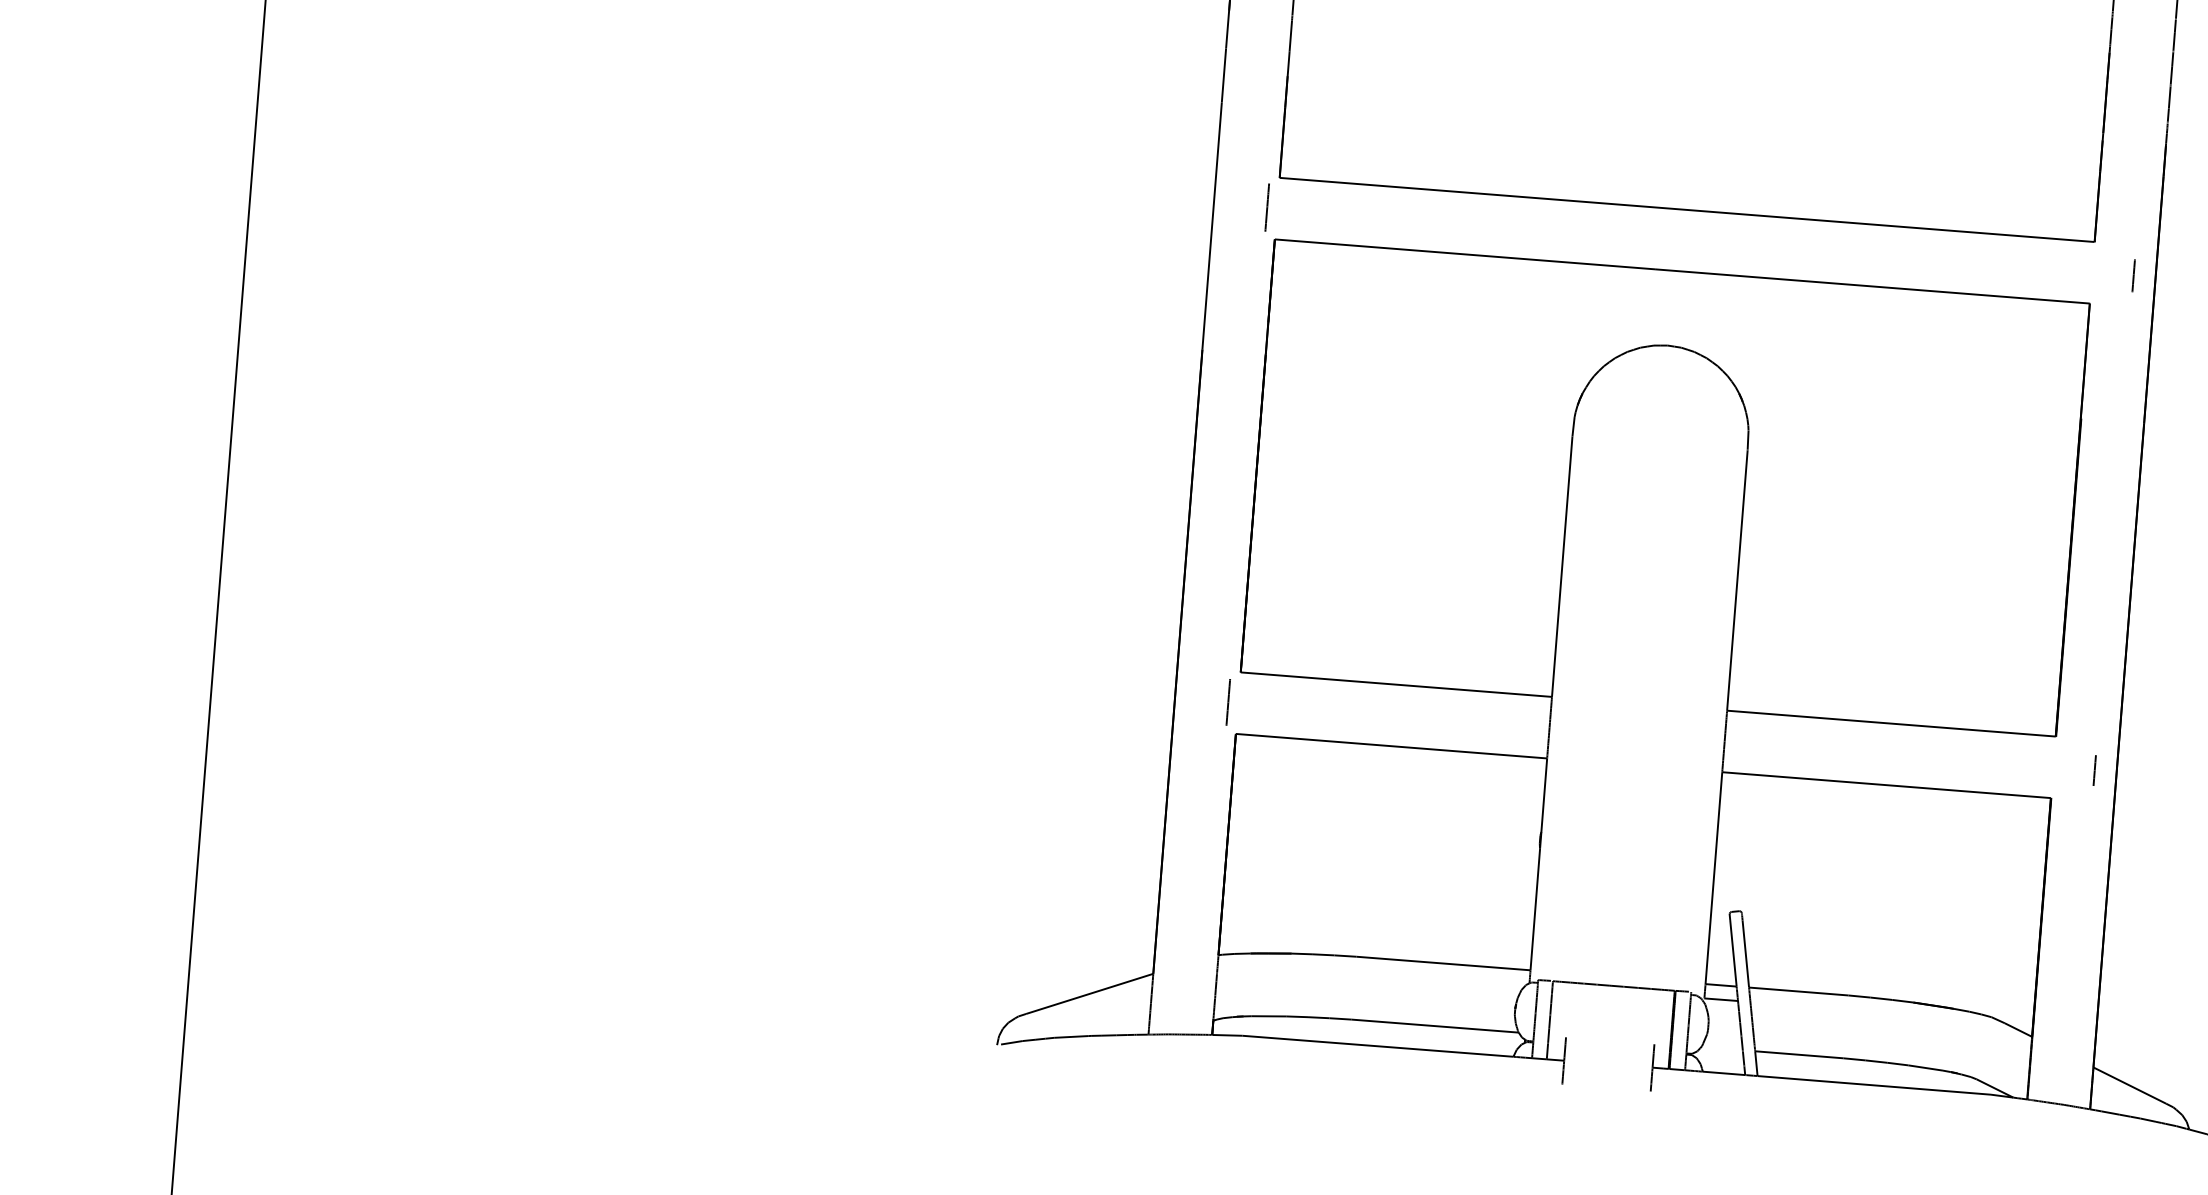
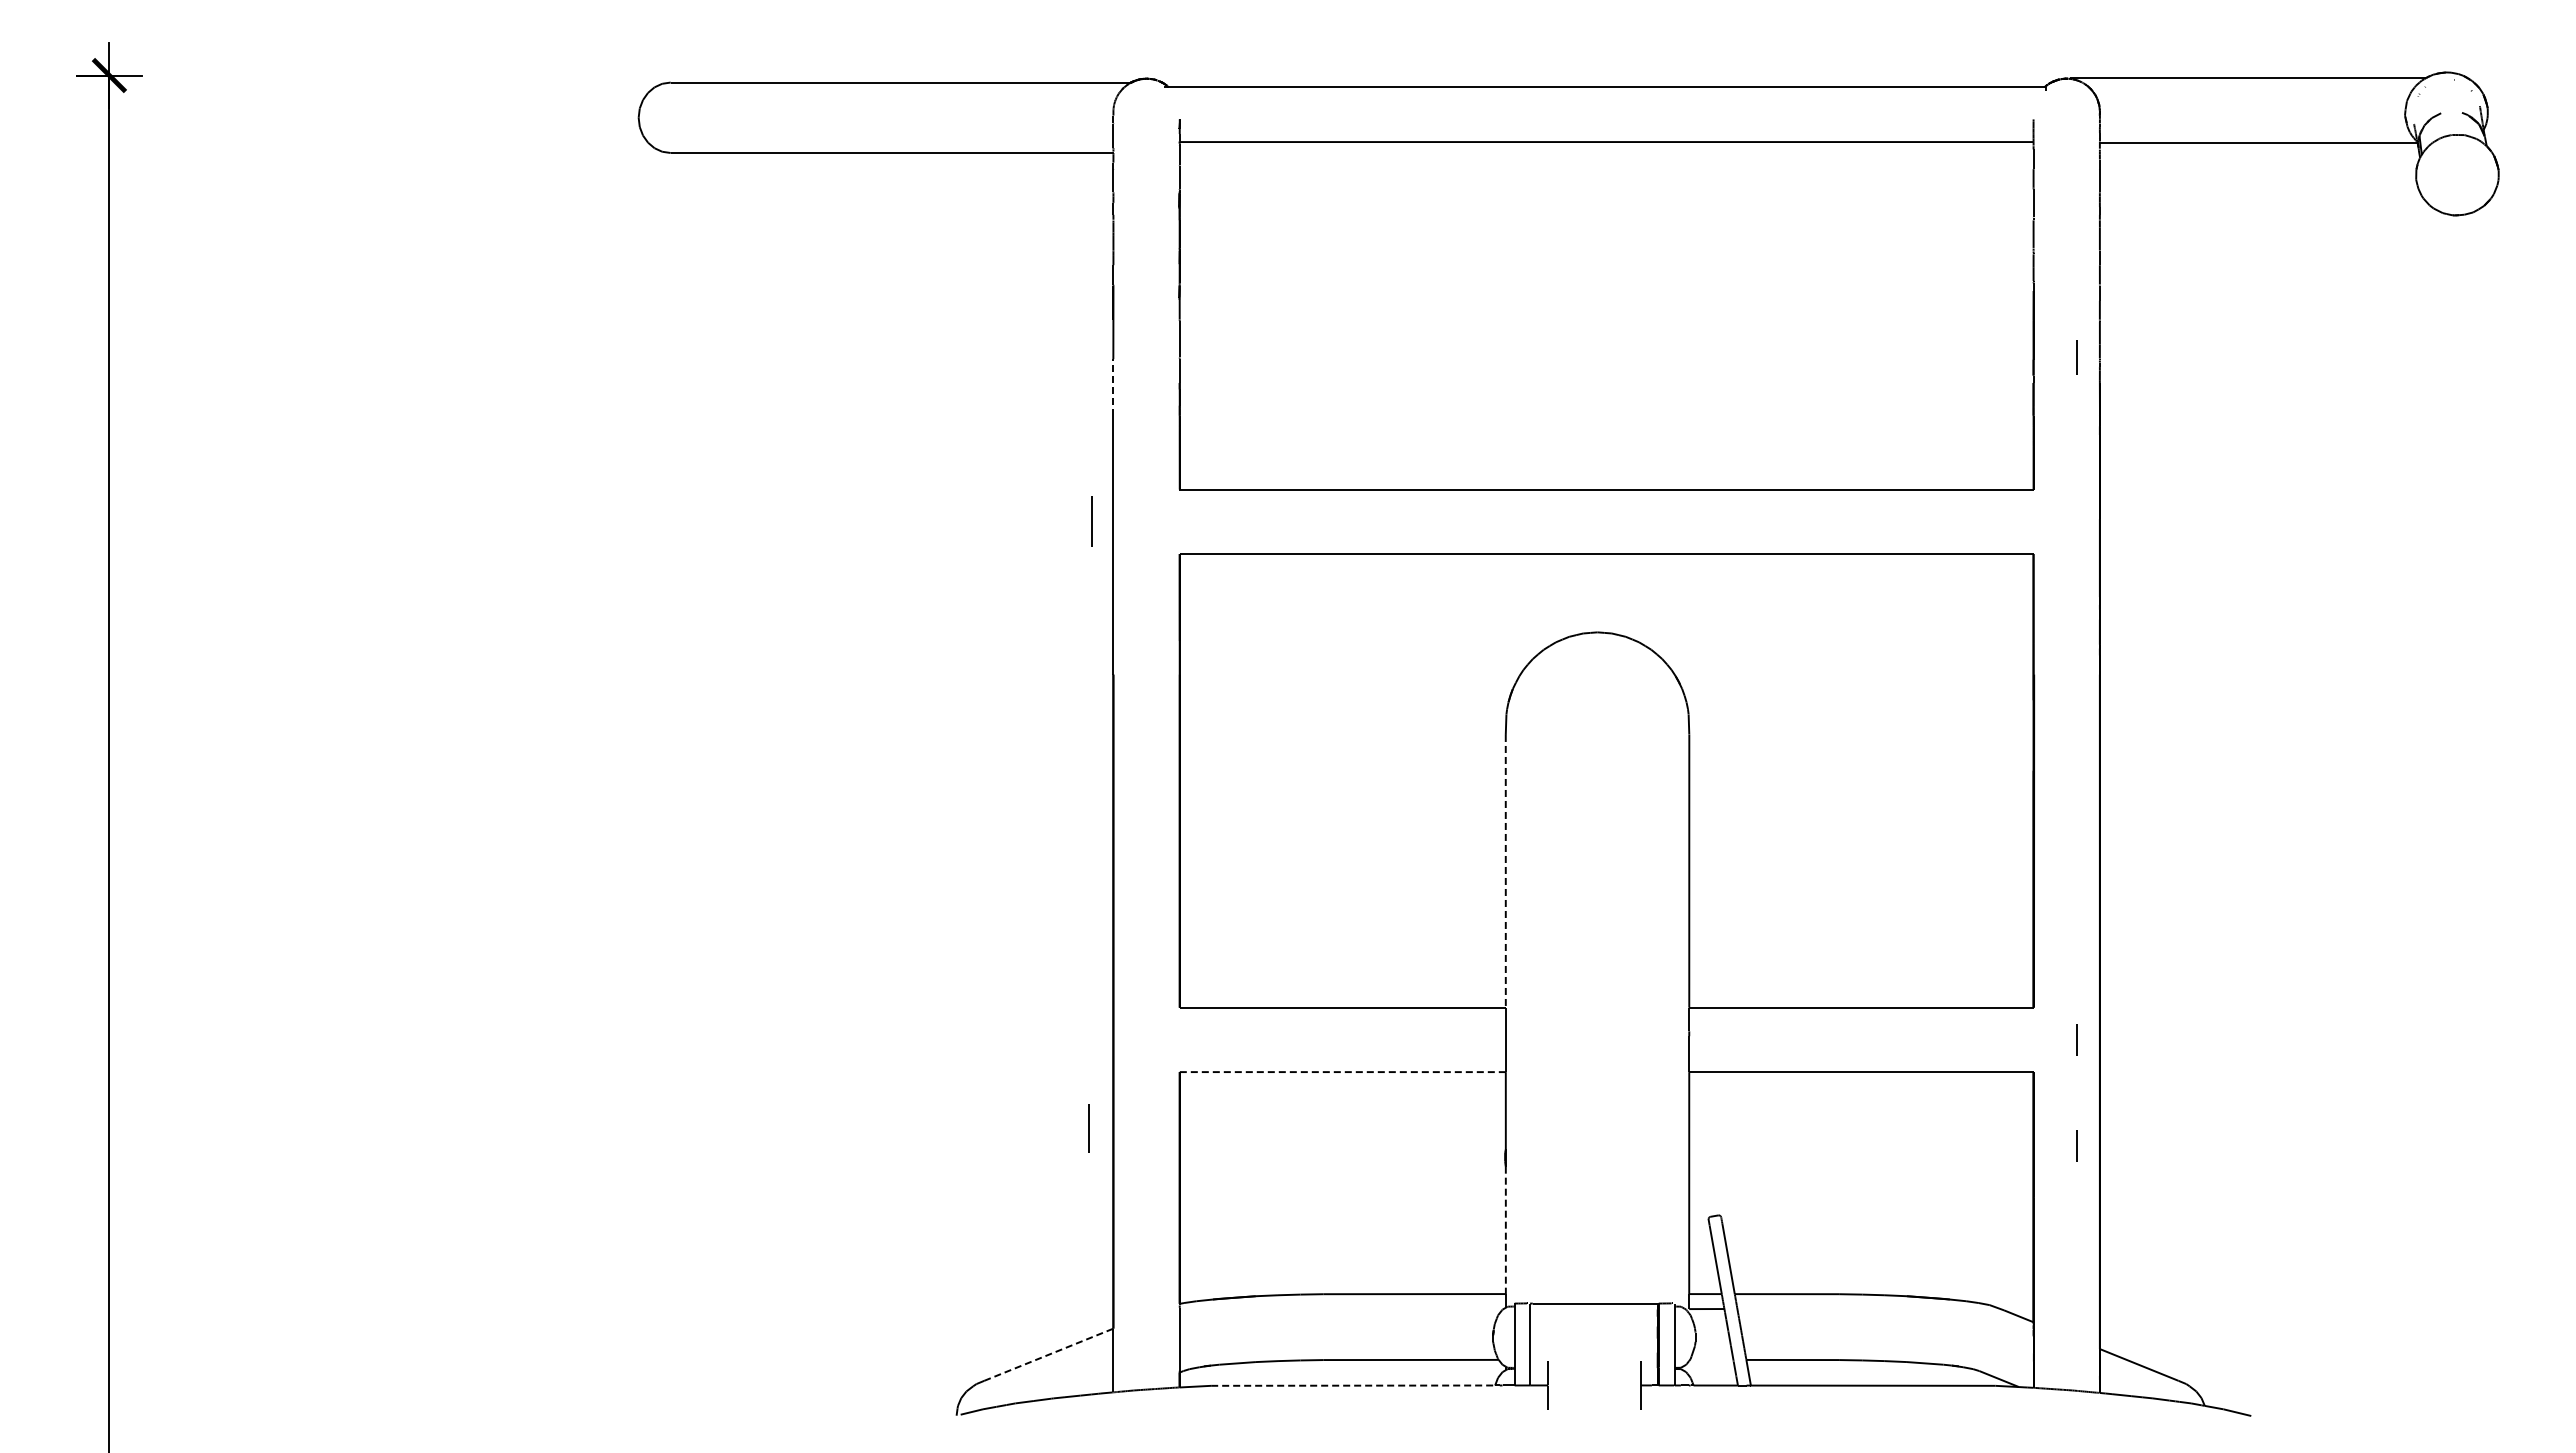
line: (1224, 74) -> (1113, 386), solid -> dashed
line: (1266, 207) -> (1091, 521), moved
line: (2133, 275) -> (2076, 357), moved
line: (1561, 566) -> (1505, 871), solid -> dashed
line: (1227, 701) -> (1088, 1128), moved
line: (1391, 746) -> (1342, 1072), solid -> dashed
line: (2086, 871) -> (2076, 1145), added
line: (1534, 909) -> (1505, 1230), solid -> dashed
line: (1089, 993) -> (1048, 1354), solid -> dashed
line: (1378, 1046) -> (1353, 1385), solid -> dashed

